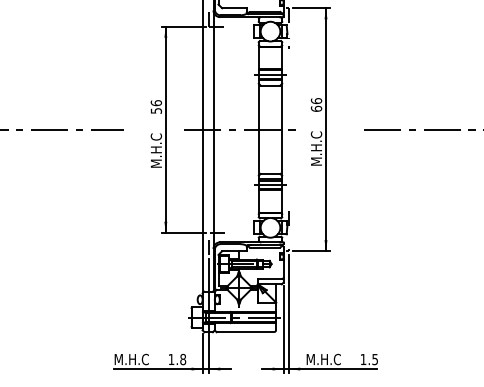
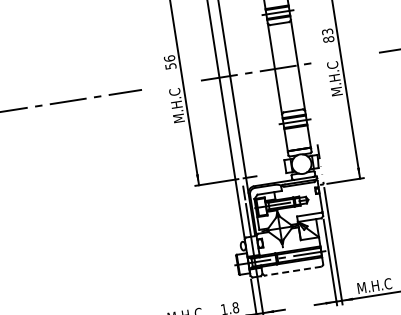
text: (316, 104) -> (328, 35), 66 -> 83
line: (245, 332) -> (293, 271), solid -> dashed

